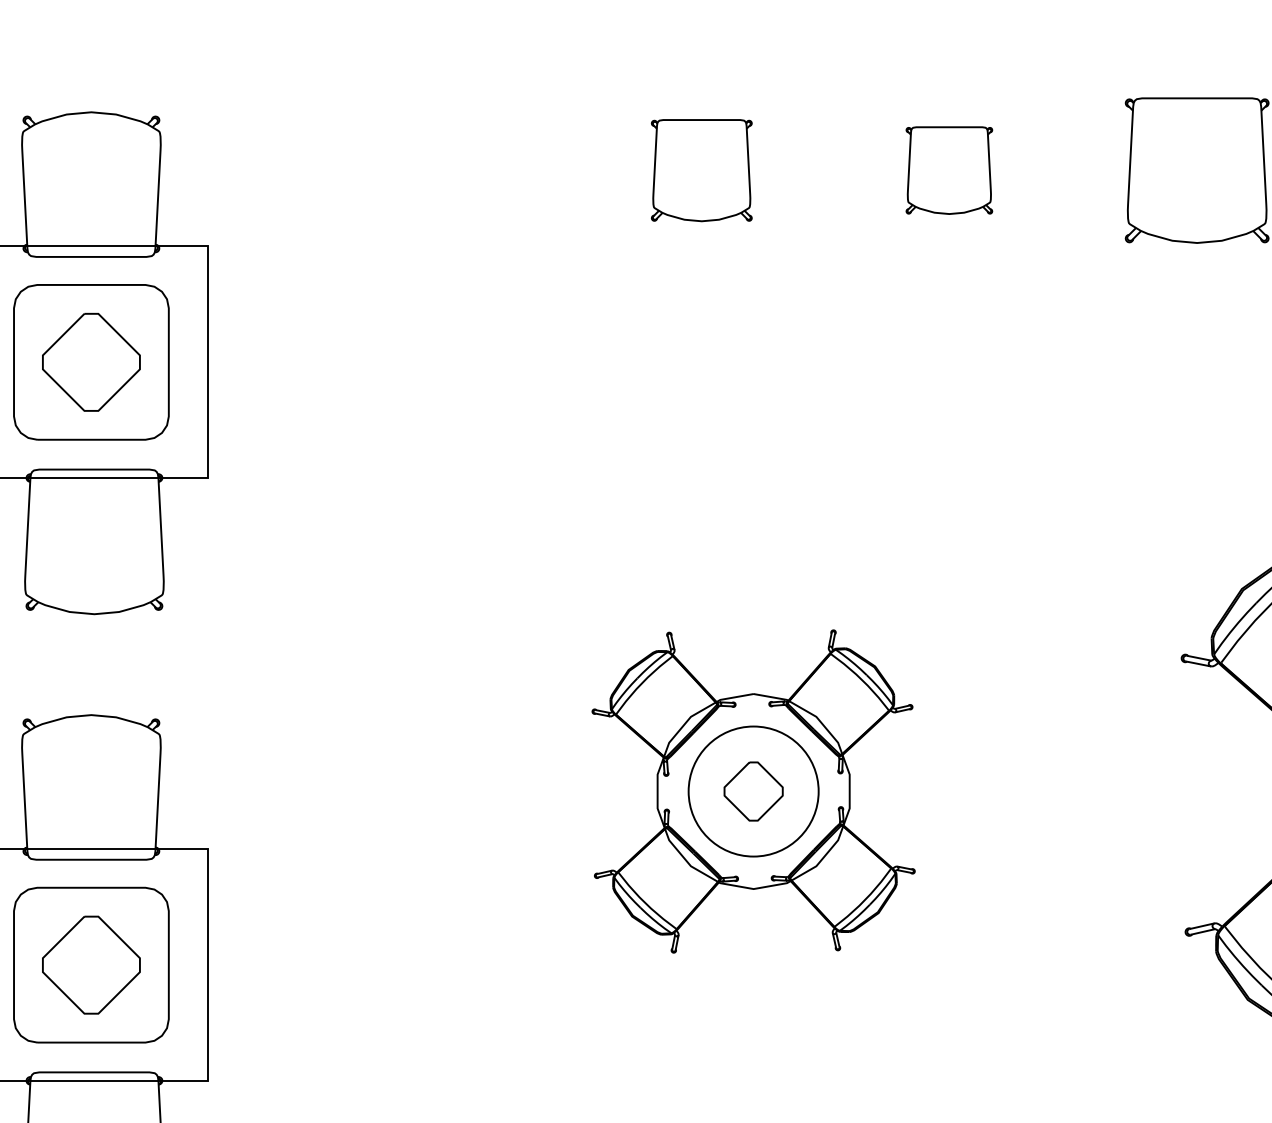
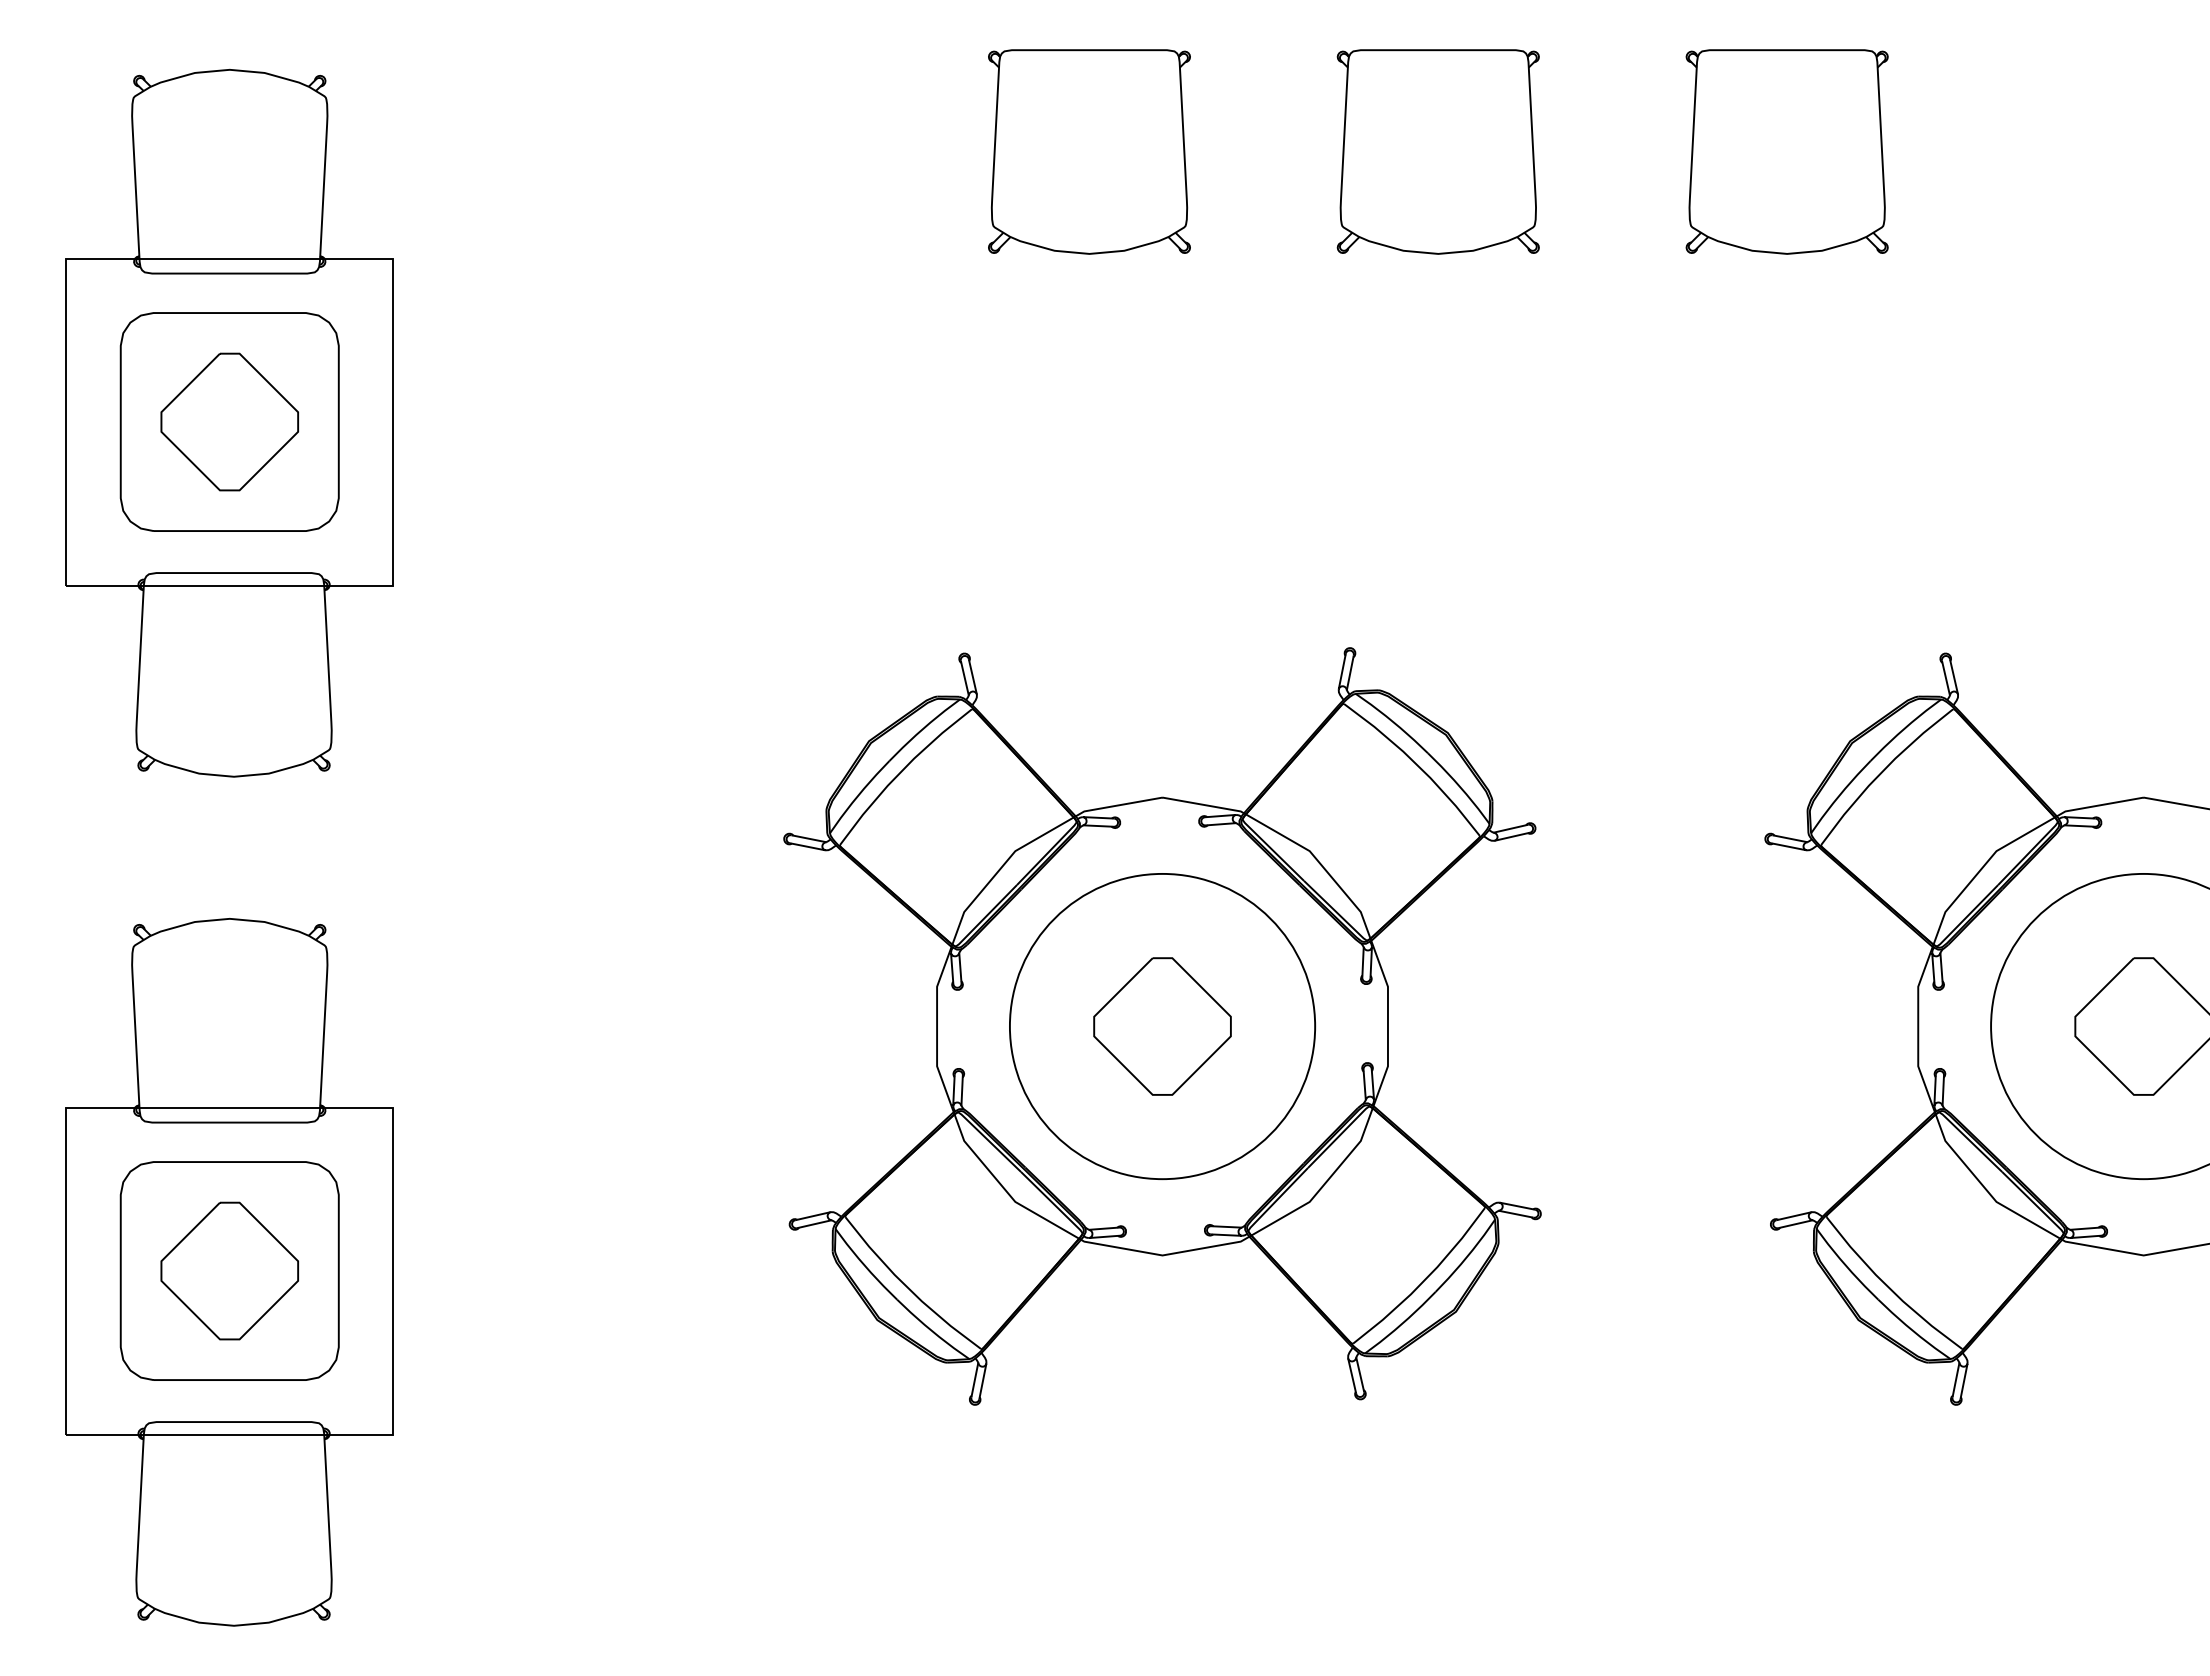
part: (701, 170) -> (1089, 151), size x1.43
part: (948, 170) -> (1437, 151), size x1.67
part: (753, 791) -> (1162, 1026), size x1.67

